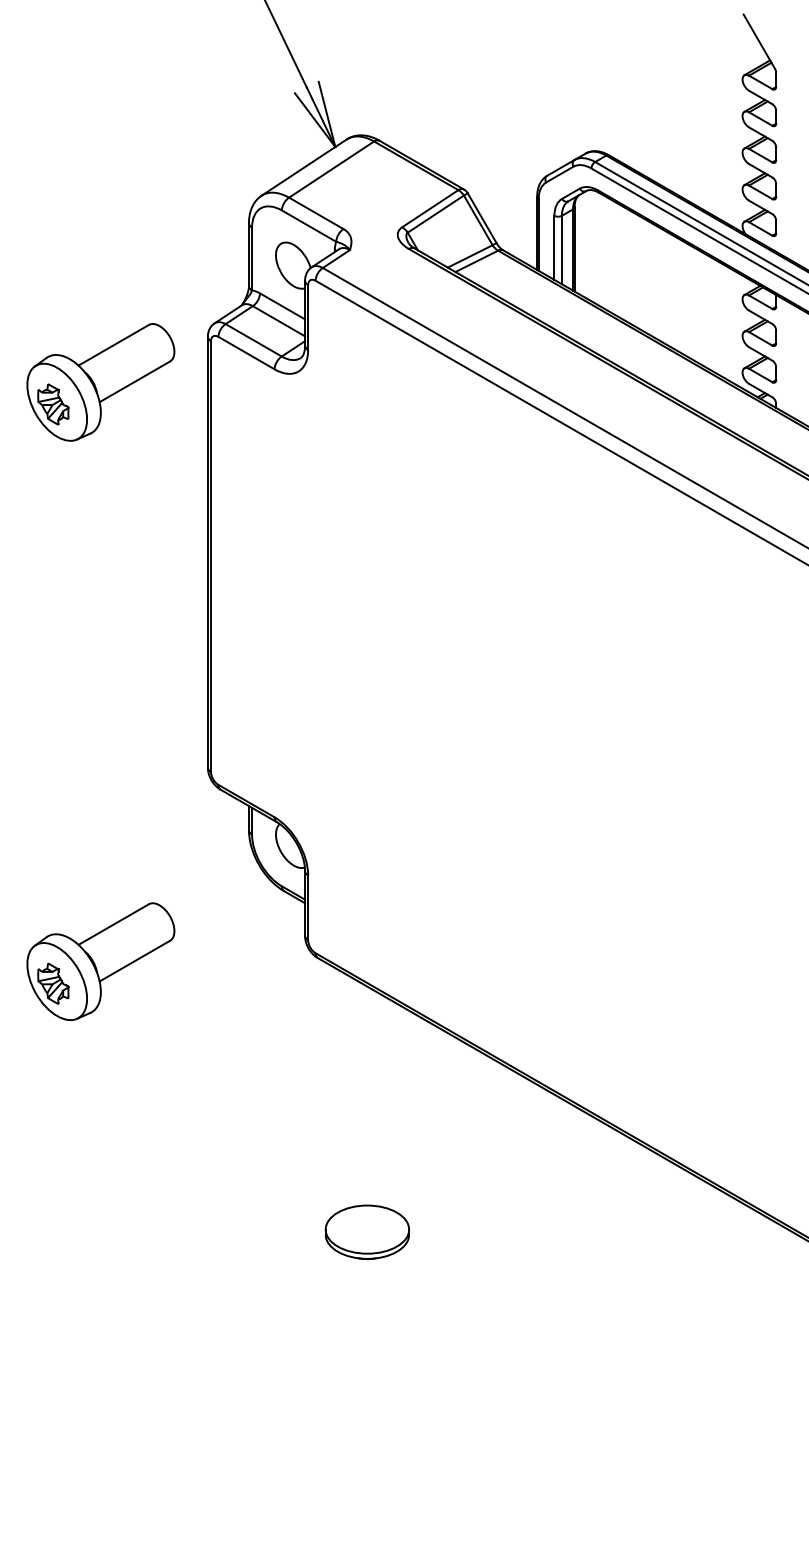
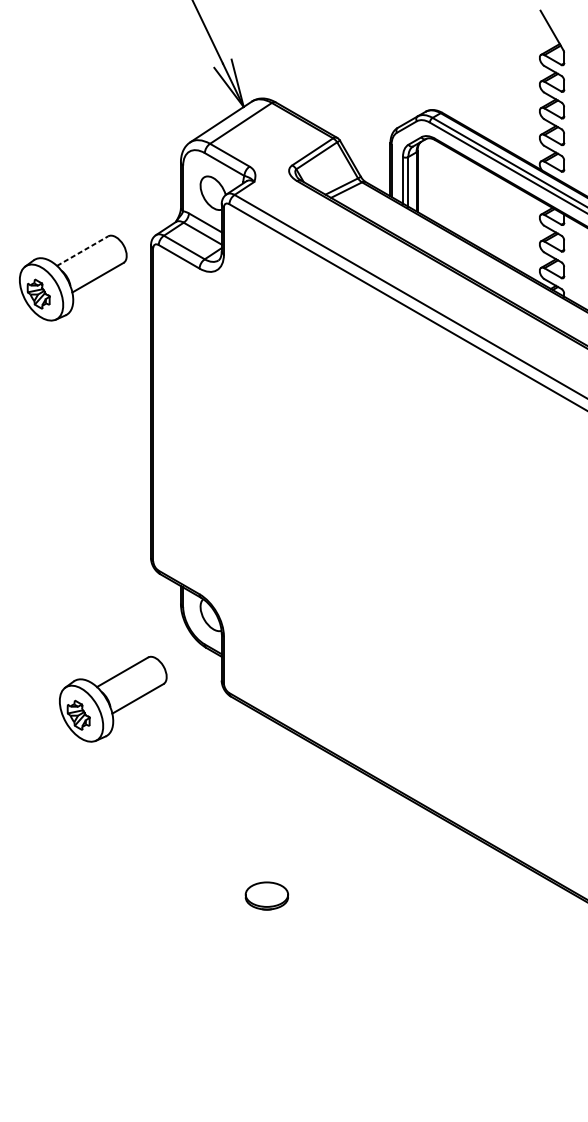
line: (113, 345) -> (82, 251), solid -> dashed
part: (100, 961) -> (112, 699), moved
part: (366, 1232) -> (266, 896), size x0.7

